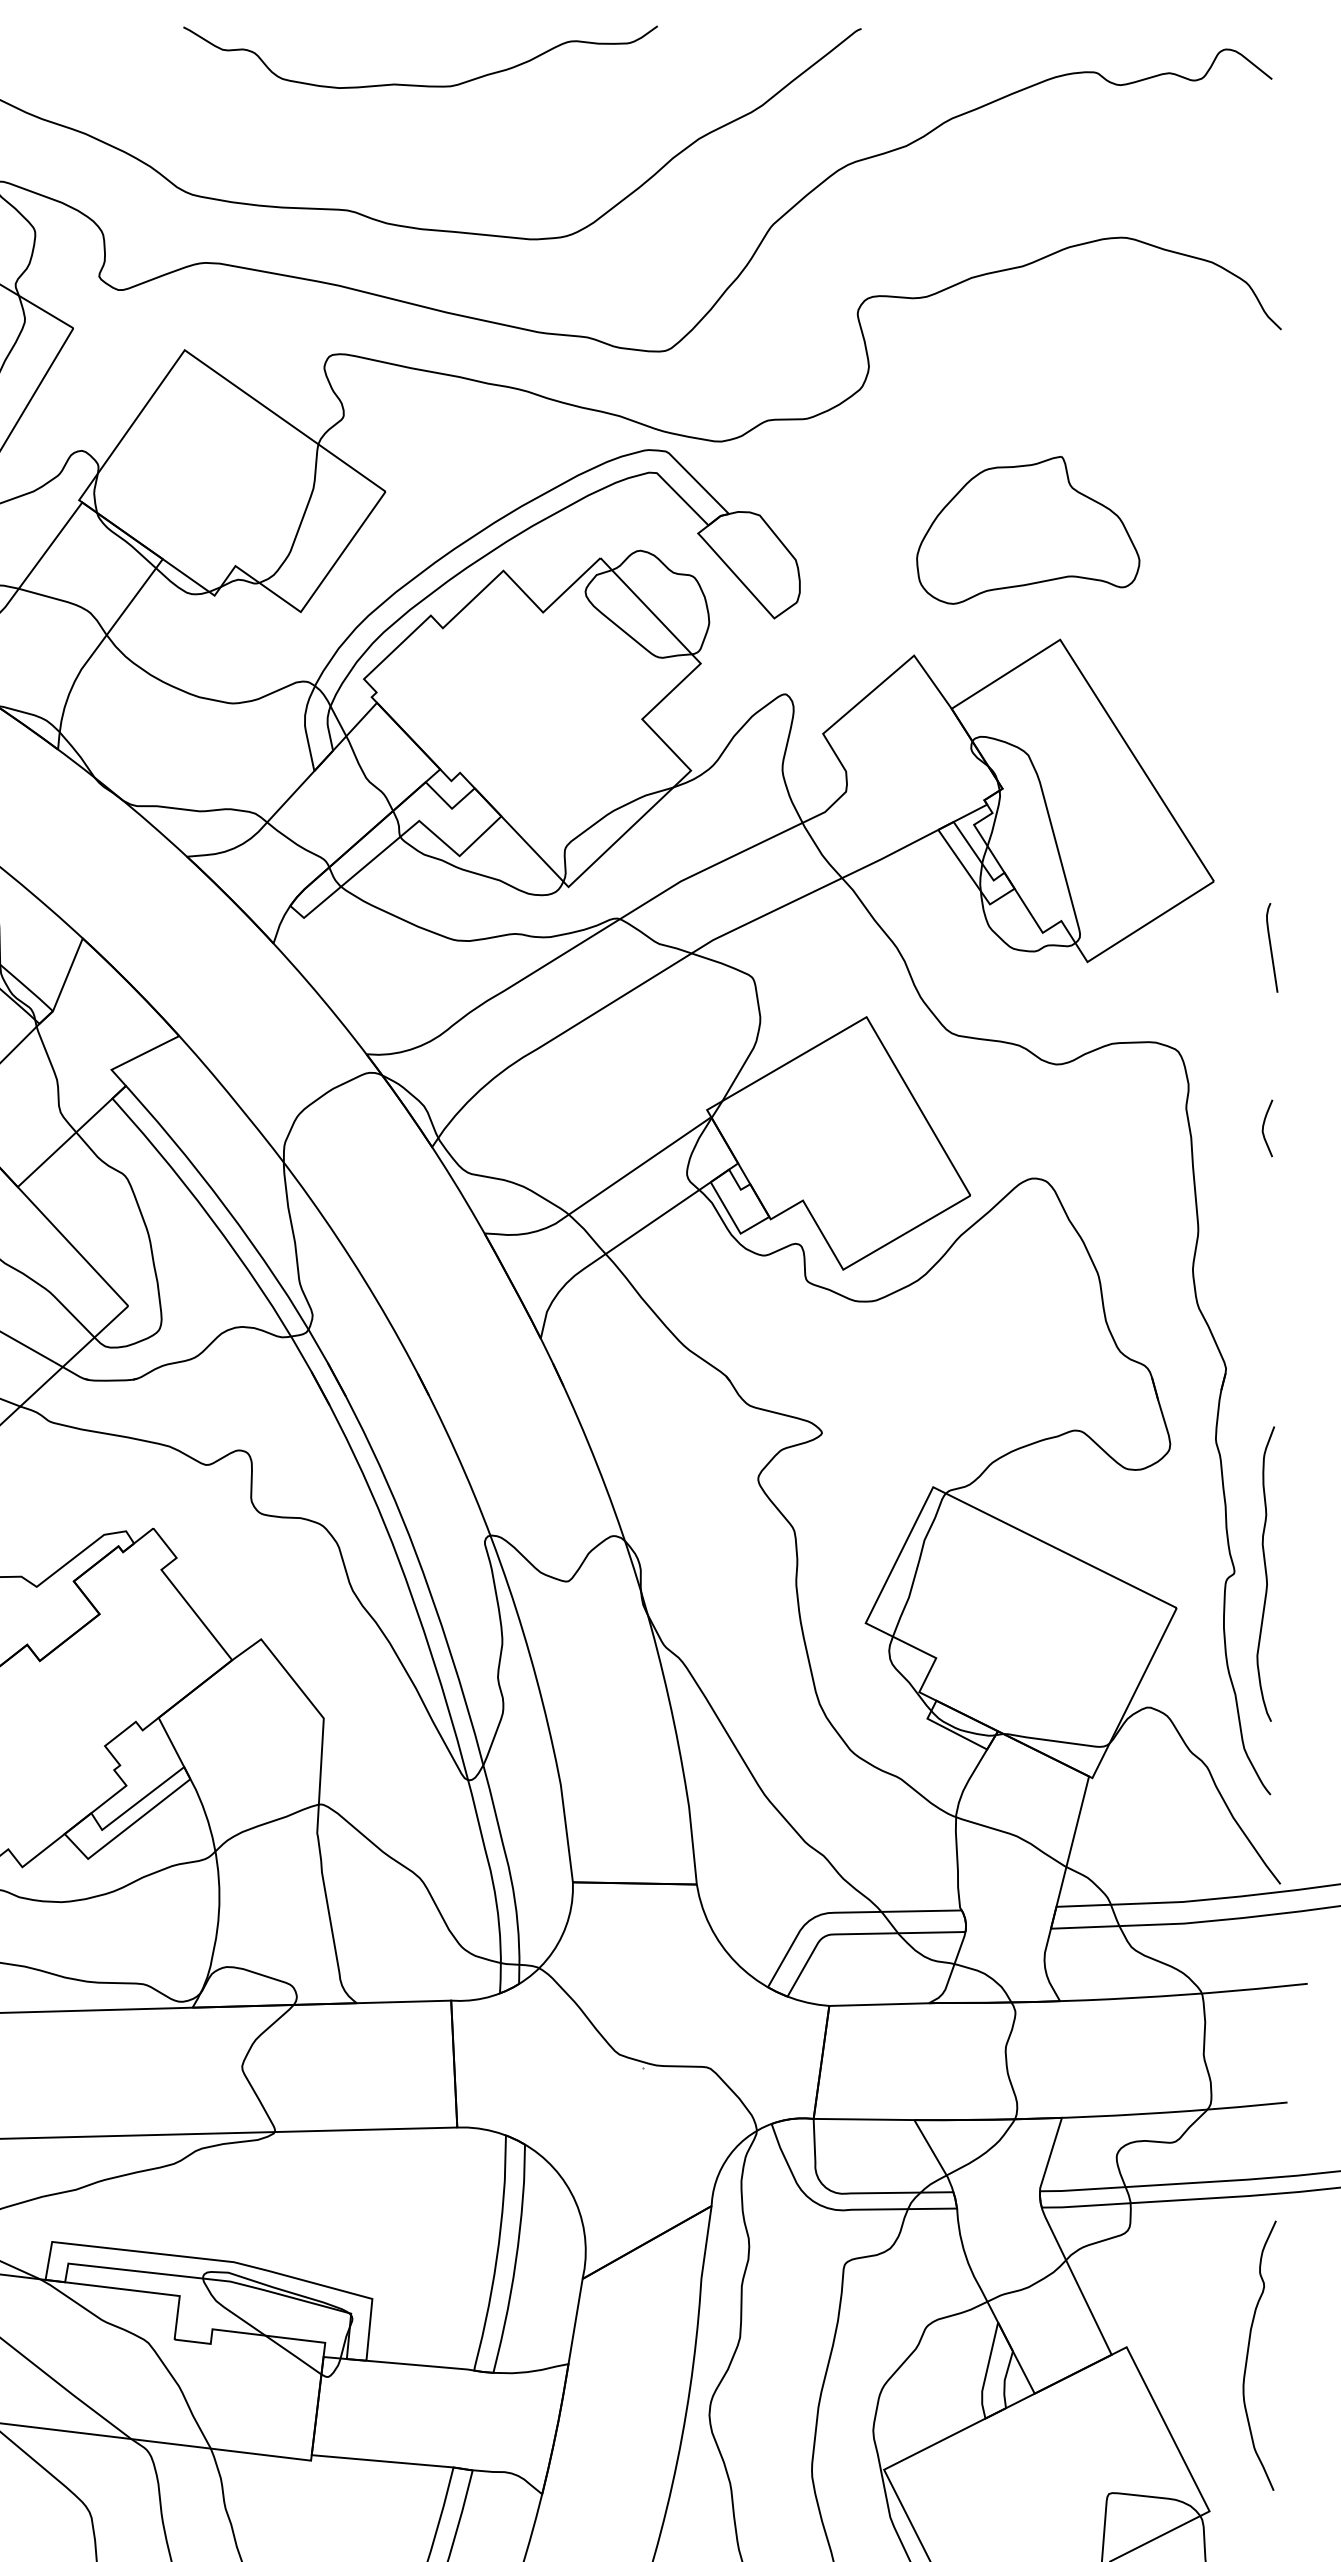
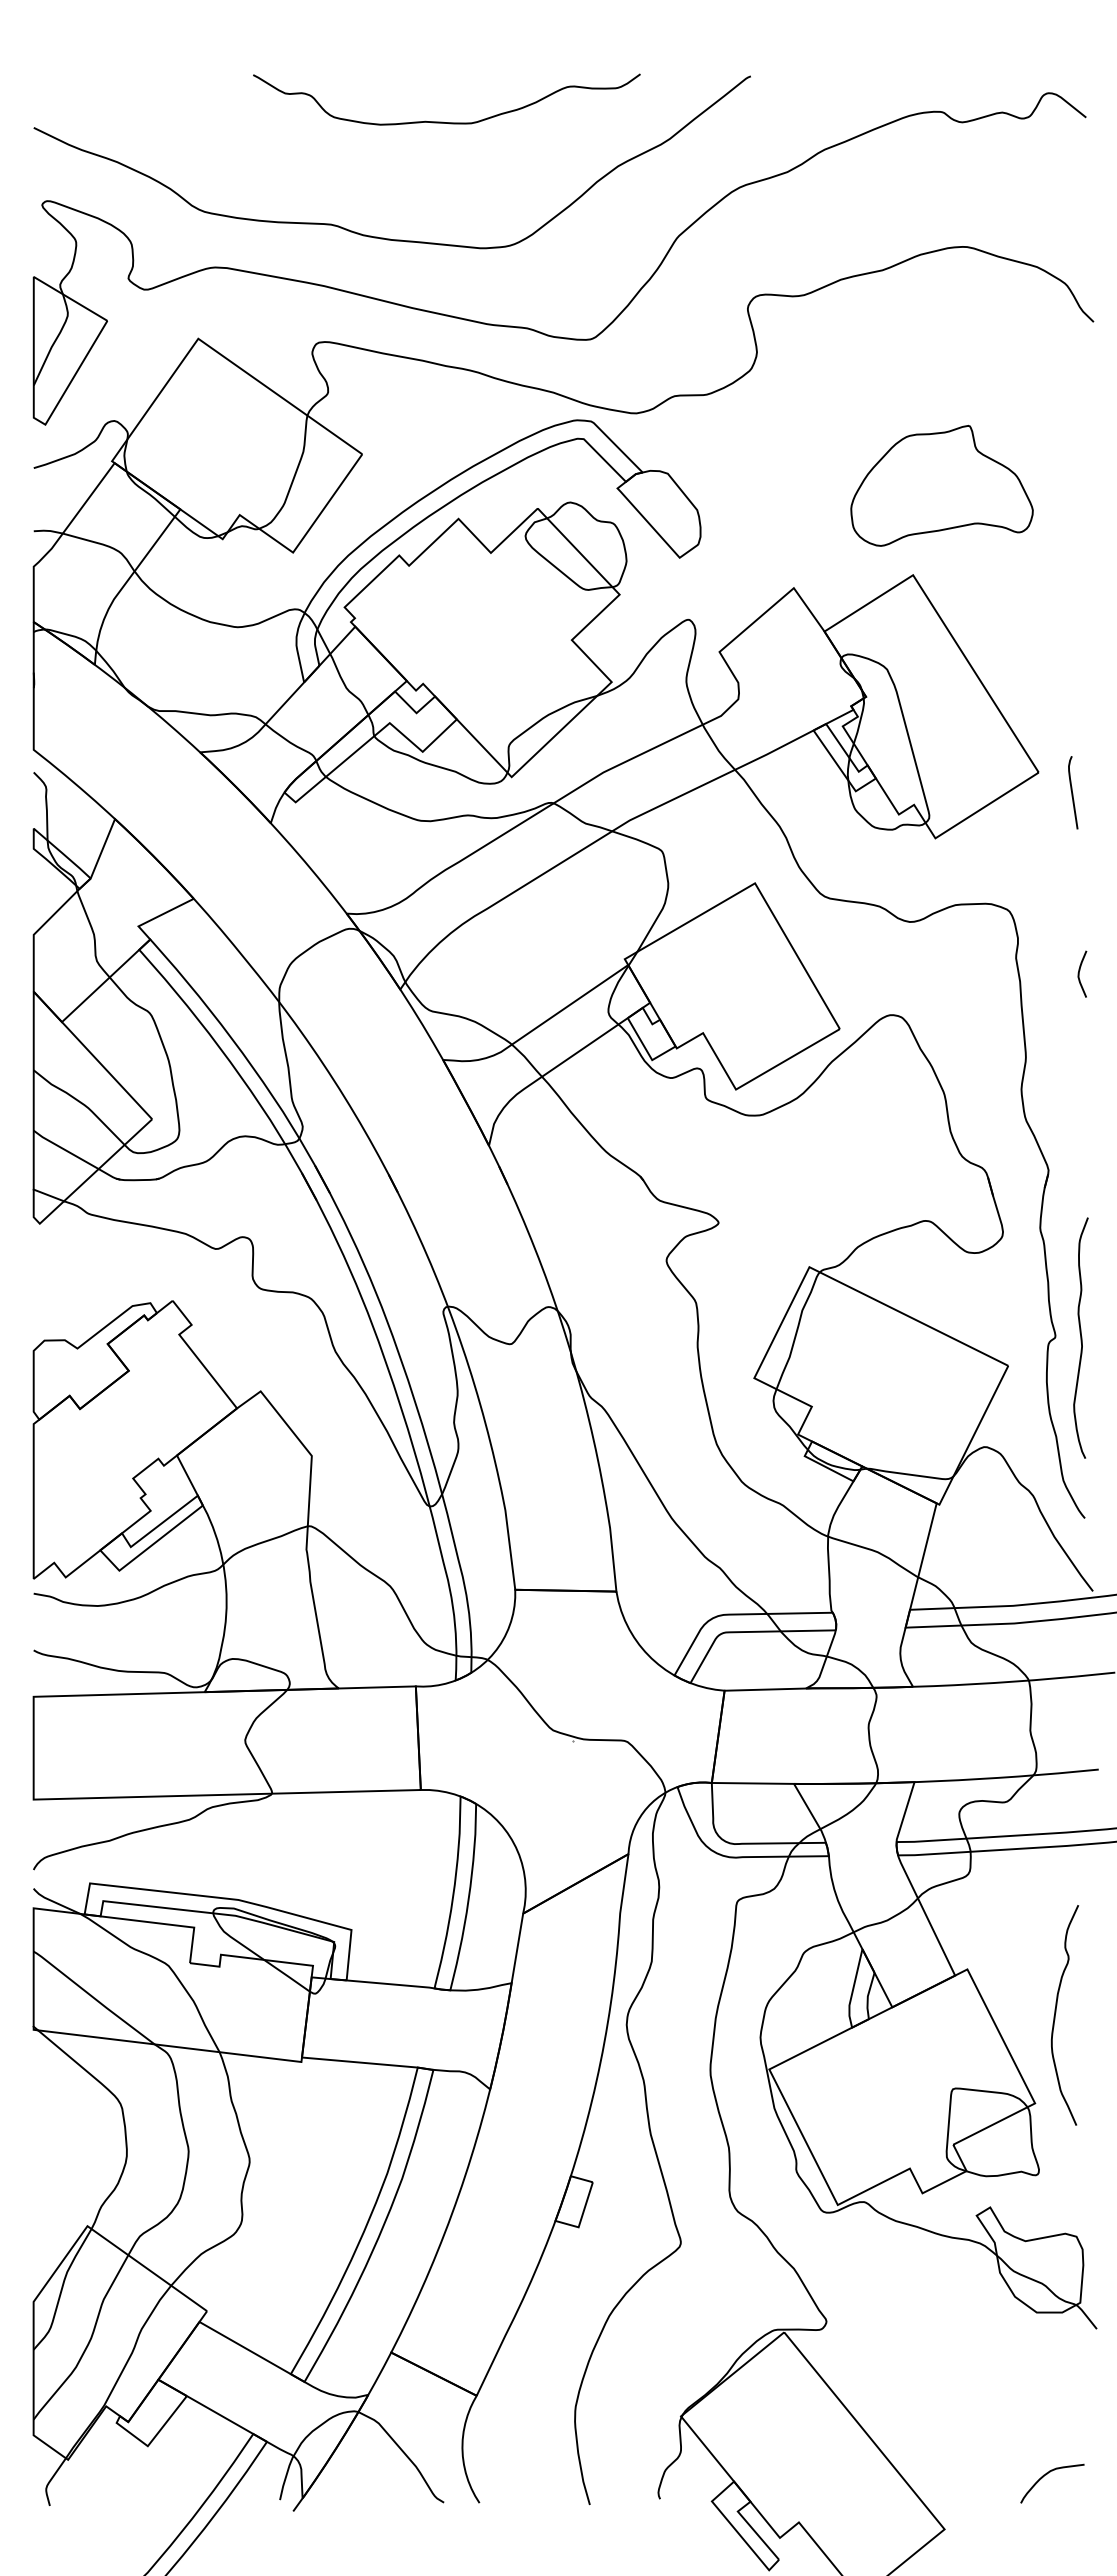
curve: (416, 84) -> (443, 121), moved
part: (1027, 529) -> (941, 485), moved
curve: (1271, 947) -> (1072, 792), moved
curve: (1249, 2352) -> (1056, 2012), moved

